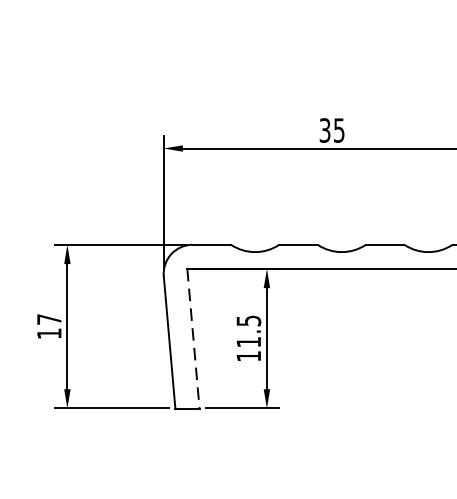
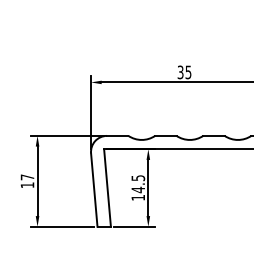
line: (193, 339) -> (107, 188), dashed -> solid
text: (247, 341) -> (137, 189), 11.5 -> 14.5

